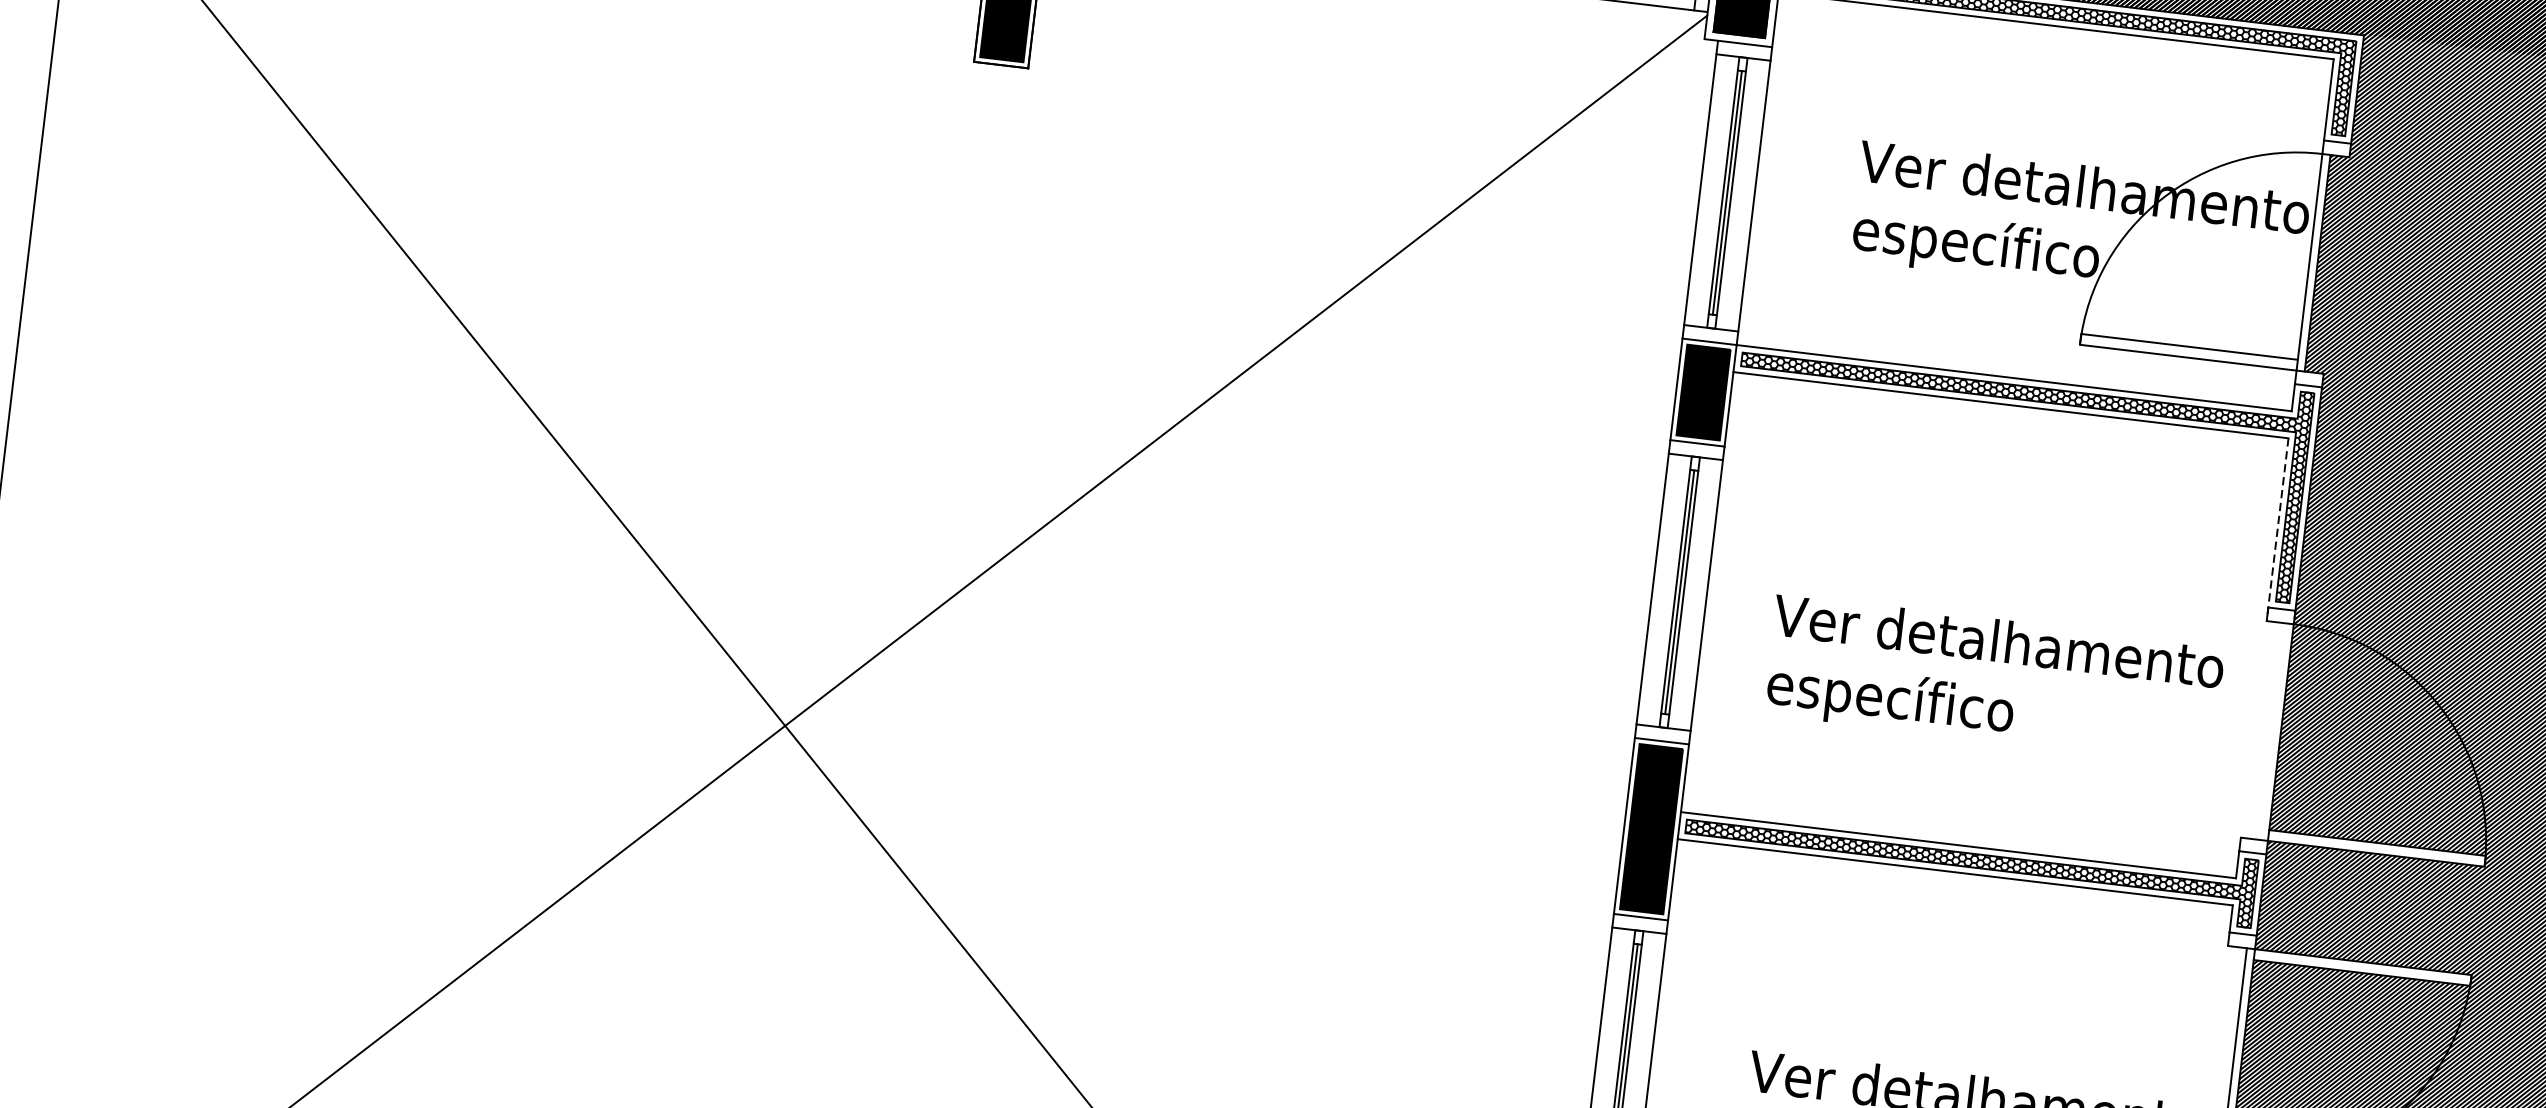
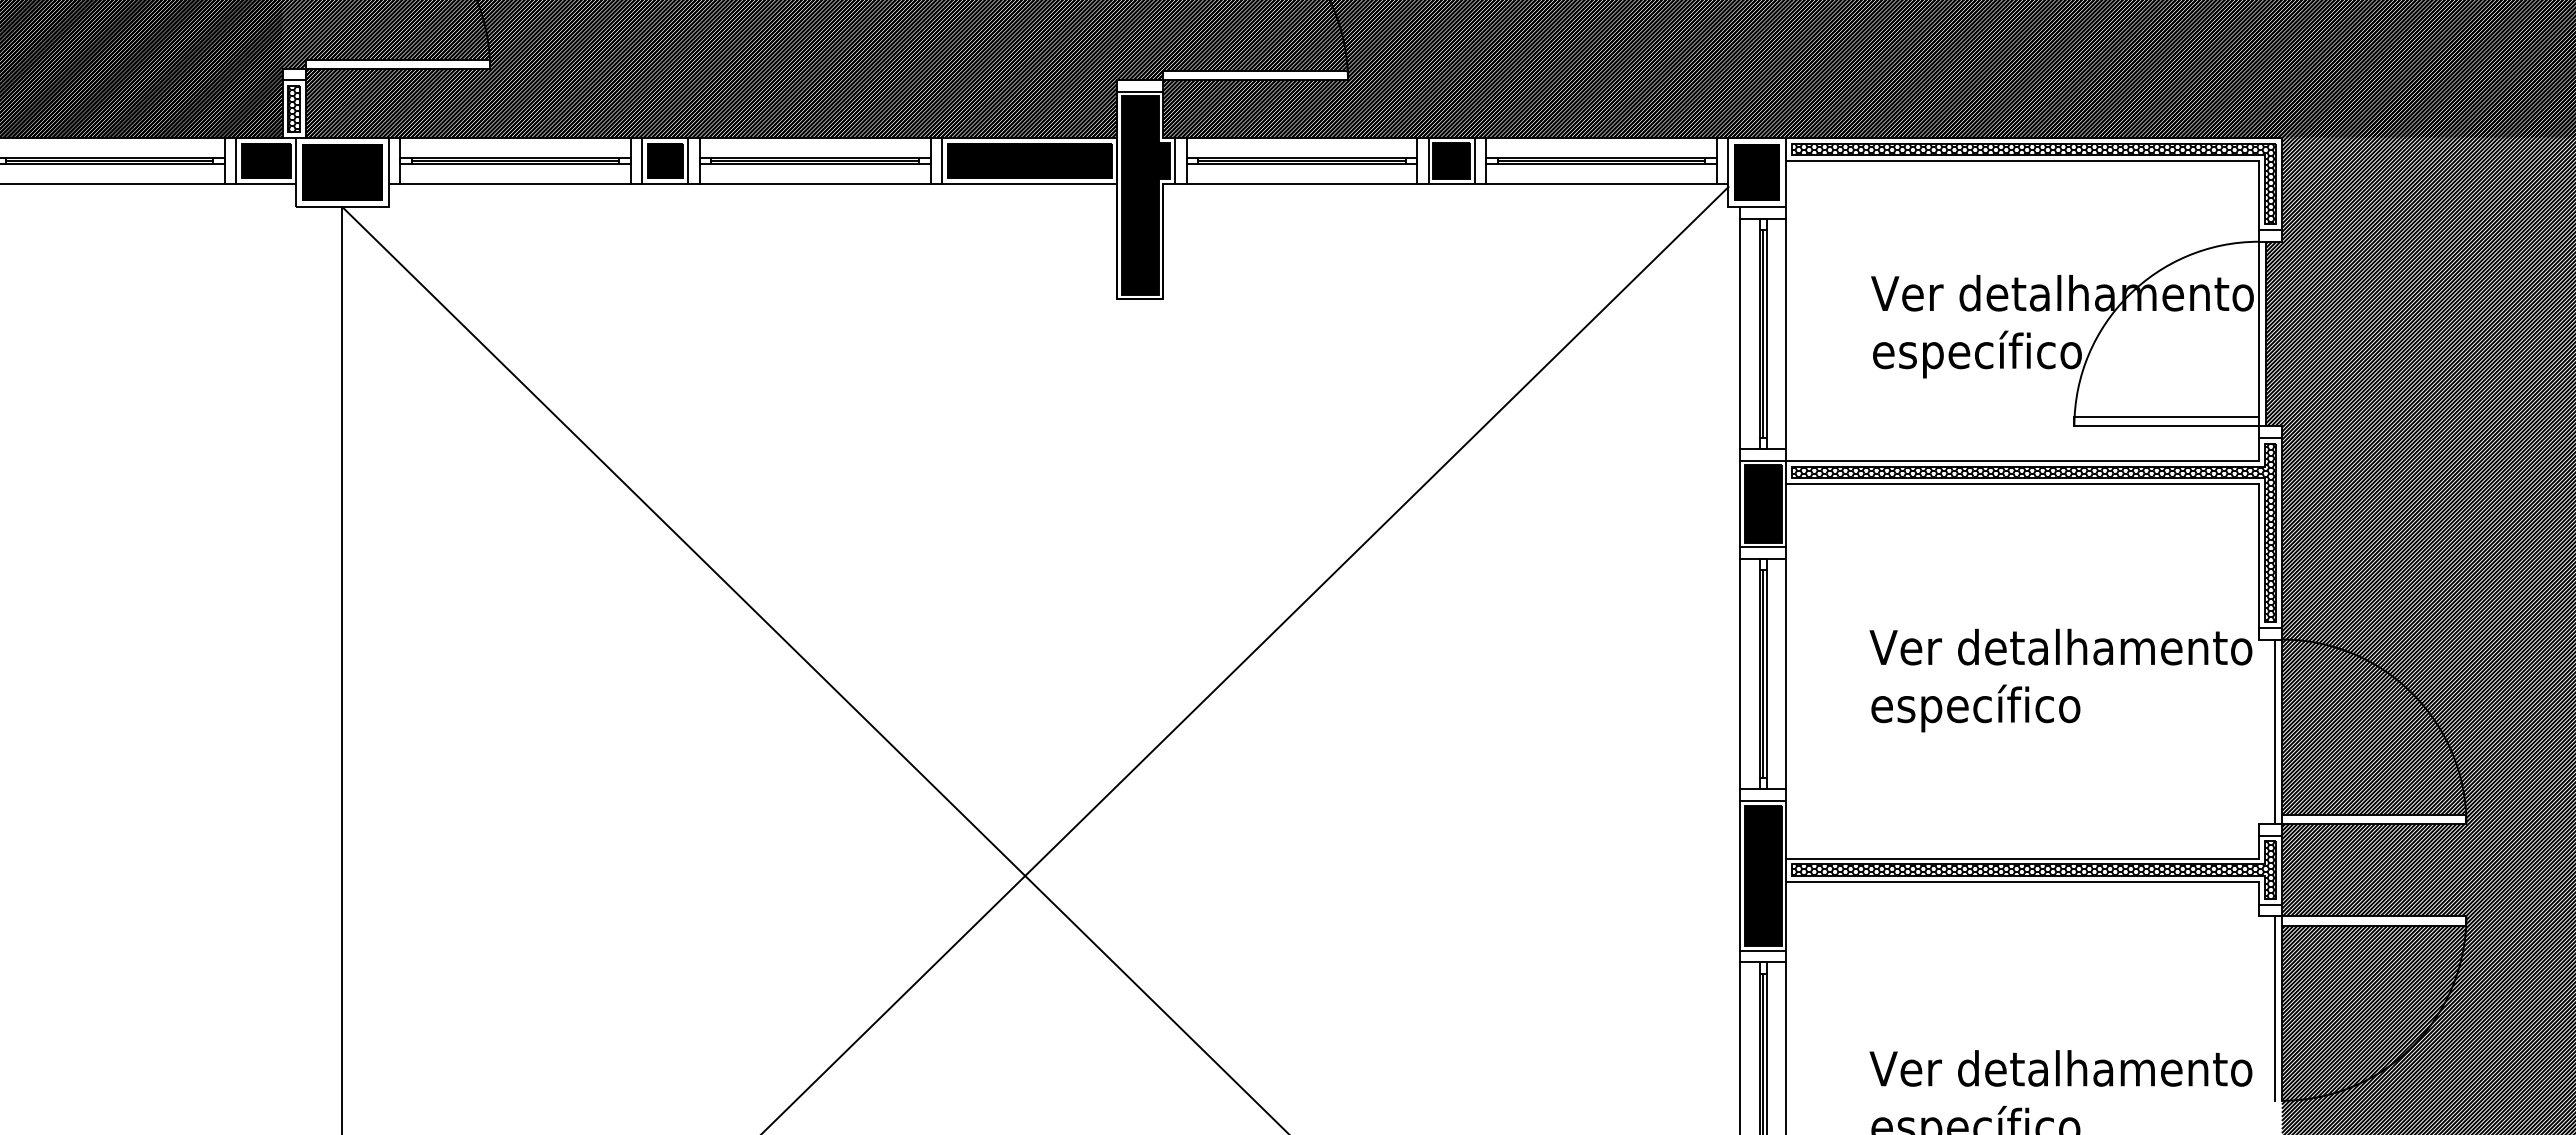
line: (2277, 525) -> (2258, 558), dashed -> solid
text: (1993, 680) -> (2060, 680), moved
line: (2273, 731) -> (2275, 731), added

